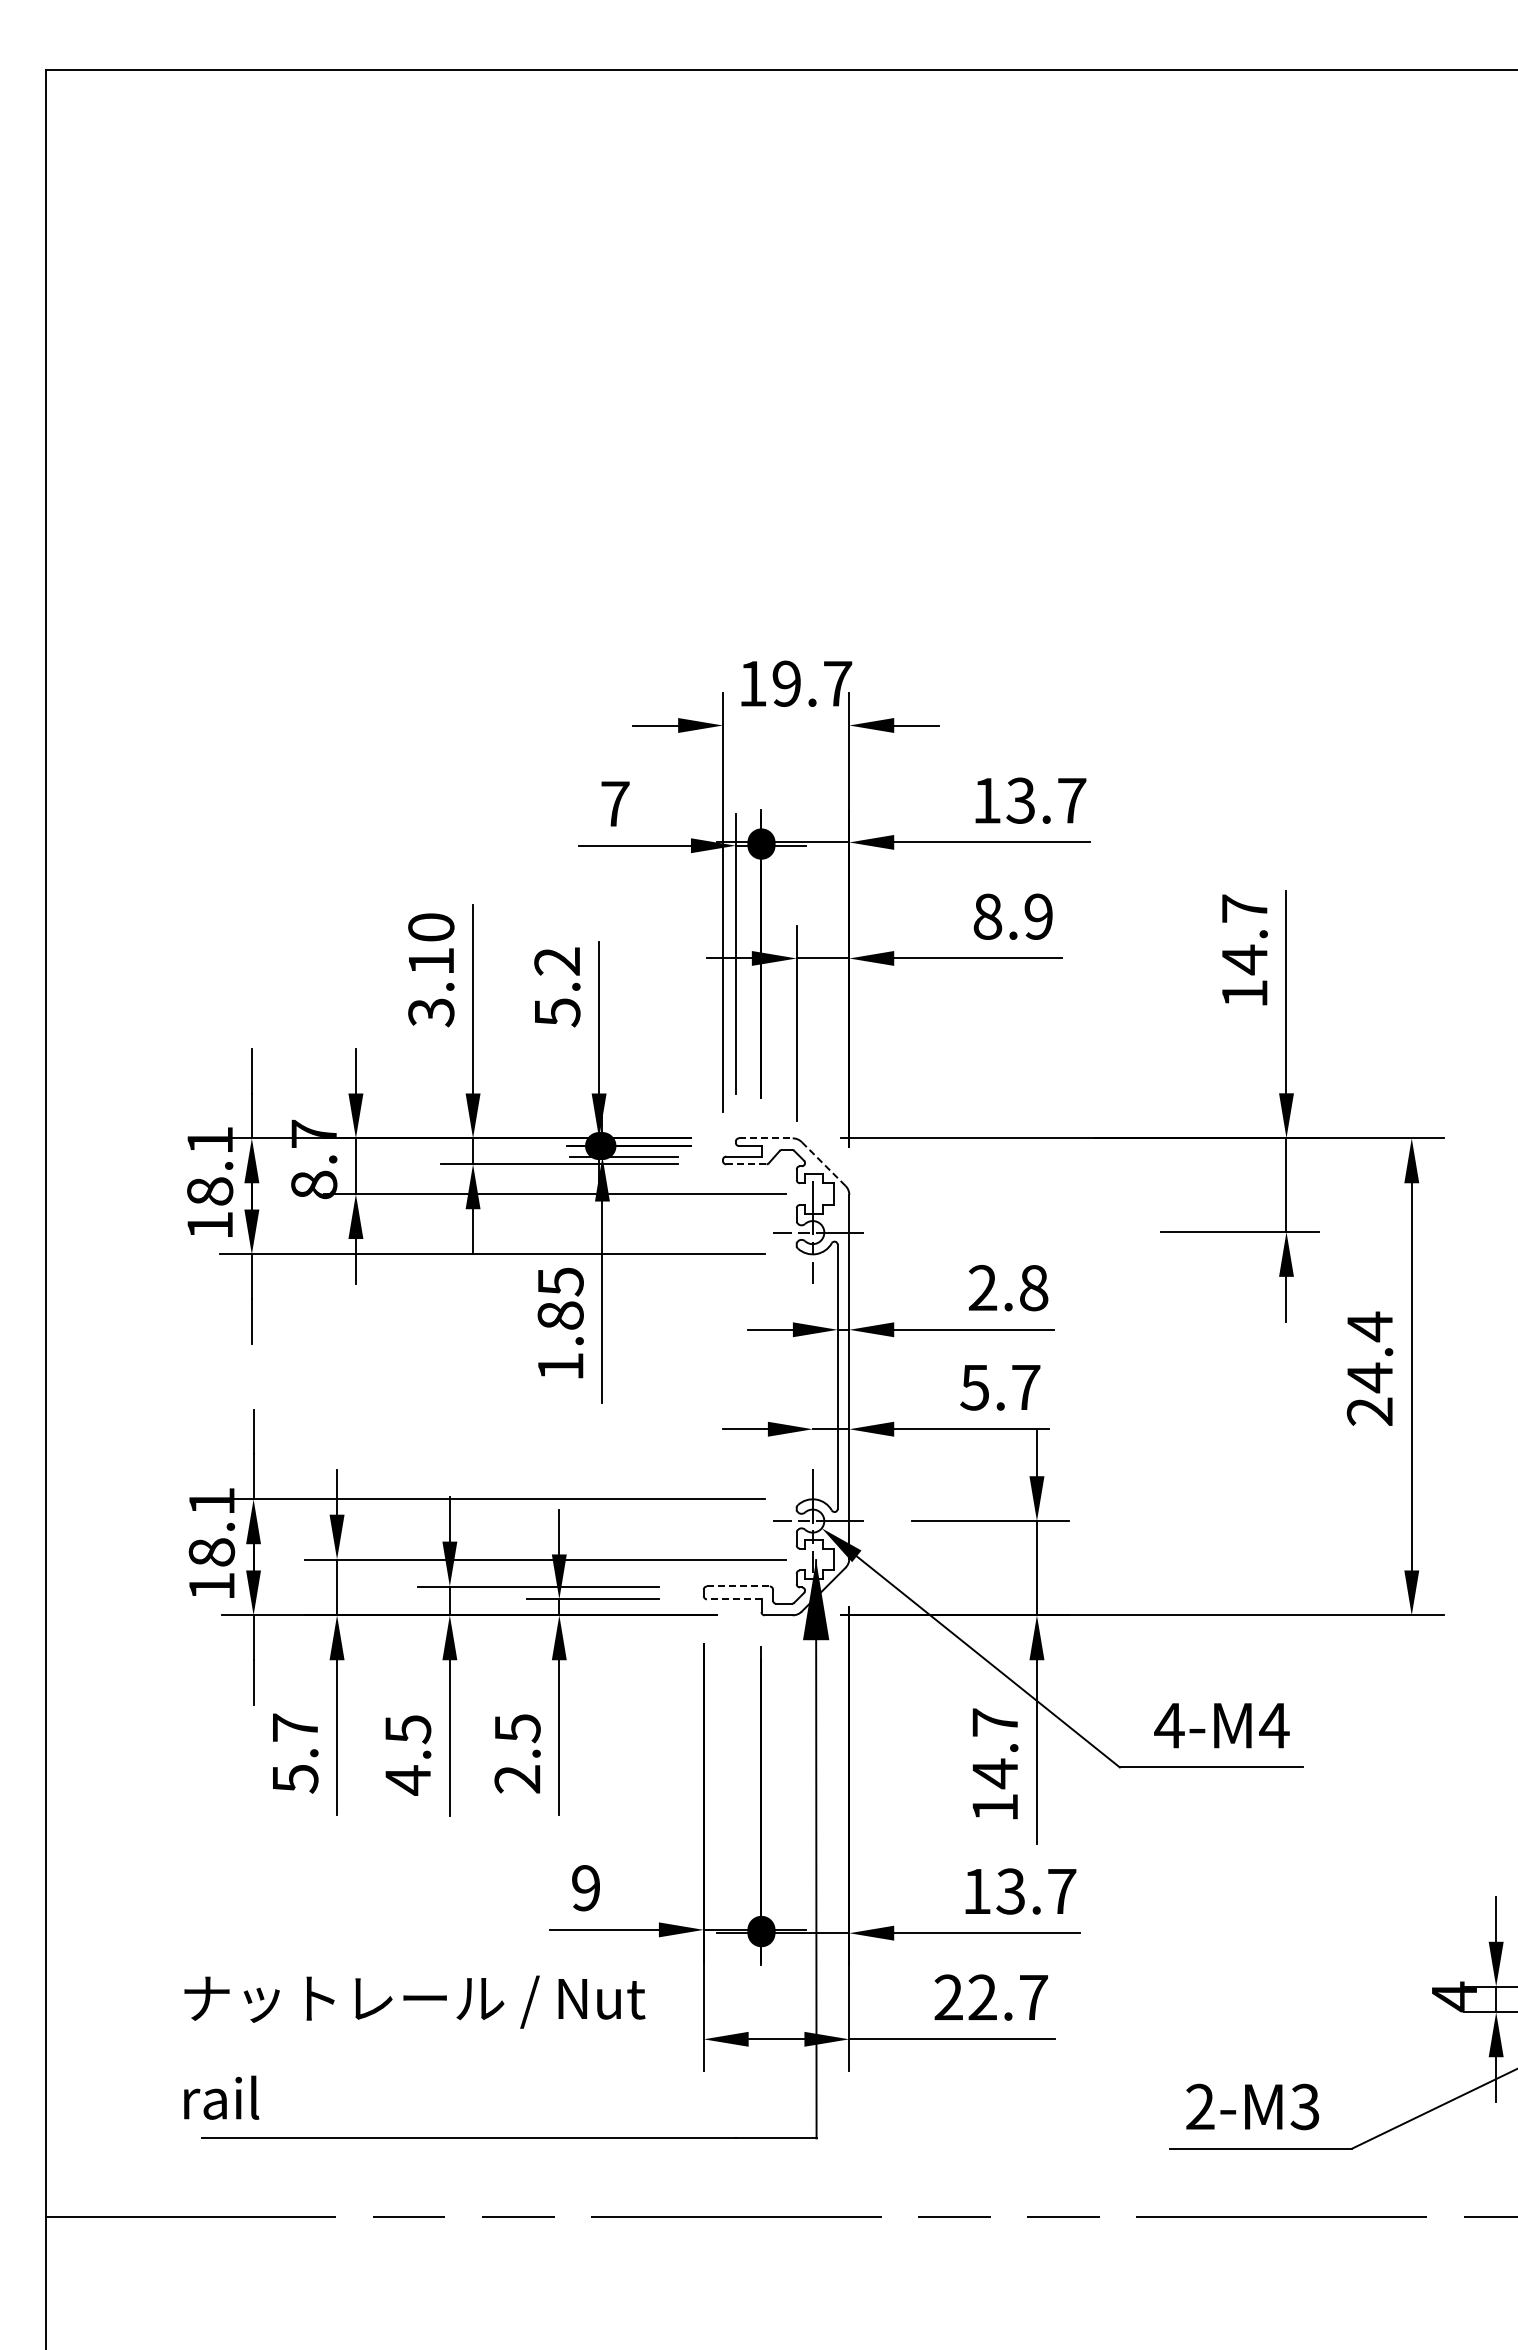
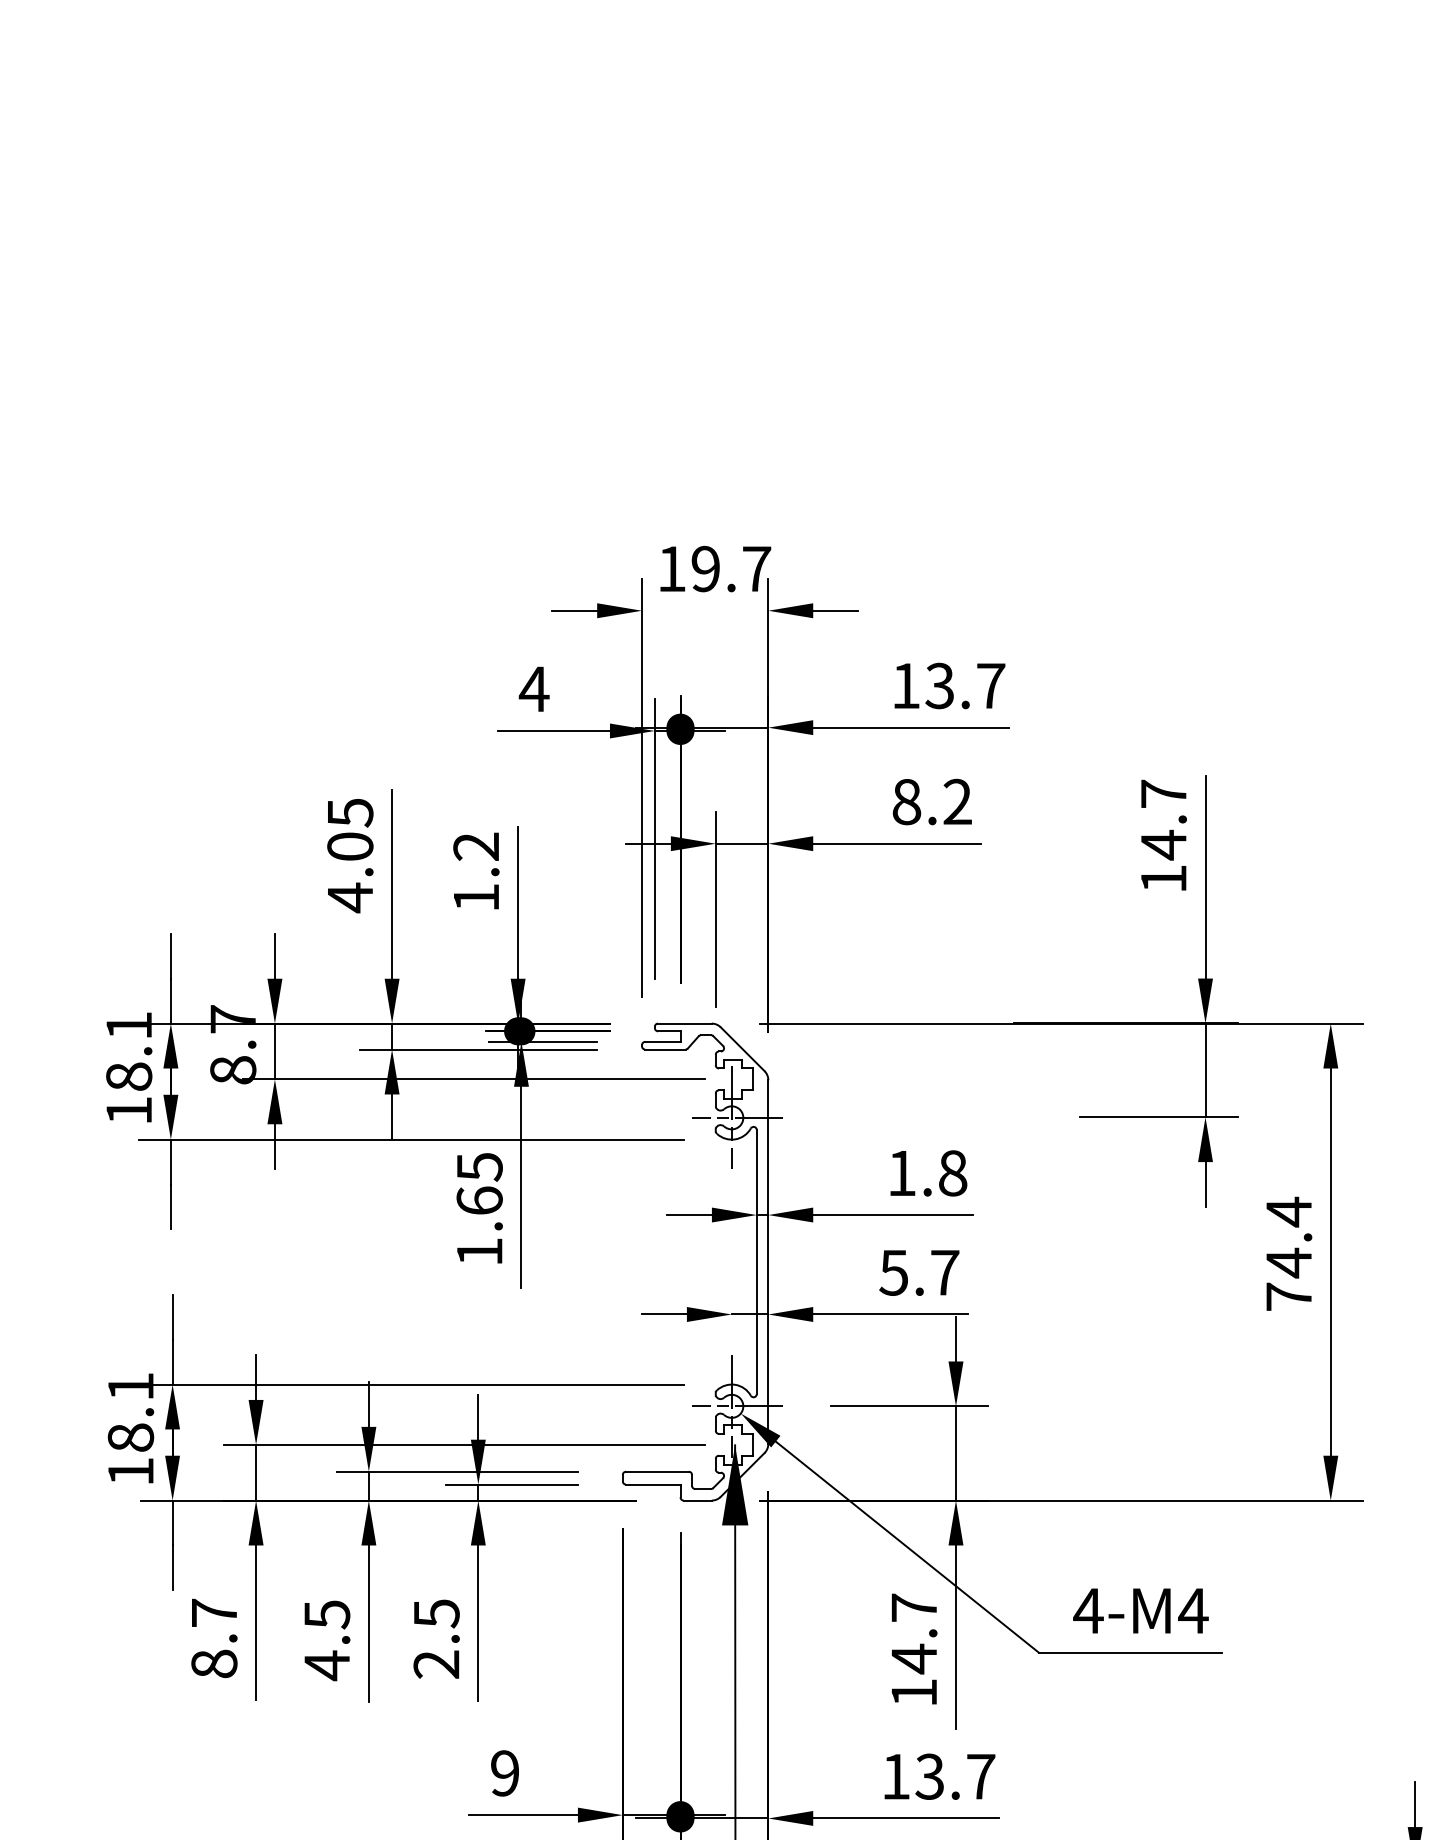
text: (614, 803) -> (533, 688), 7 -> 4
text: (1038, 916) -> (957, 801), 8.9 -> 8.2
text: (431, 970) -> (350, 855), 3.10 -> 4.05
text: (557, 1012) -> (476, 897), 5.2 -> 1.2
line: (765, 1138) -> (684, 1023), dashed -> solid
line: (745, 1164) -> (664, 1049), dashed -> solid
line: (823, 1164) -> (742, 1049), dashed -> solid
text: (982, 1287) -> (901, 1172), 2.8 -> 1.8
text: (560, 1315) -> (479, 1200), 1.85 -> 1.65
text: (1369, 1411) -> (1288, 1296), 24.4 -> 74.4
line: (738, 1586) -> (657, 1471), dashed -> solid
line: (733, 1599) -> (652, 1484), dashed -> solid
text: (295, 1778) -> (214, 1663), 5.7 -> 8.7

